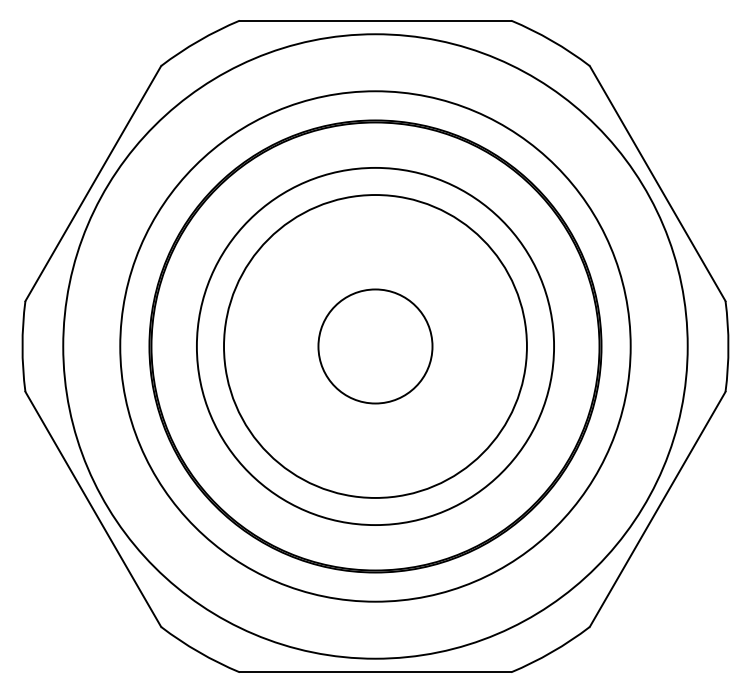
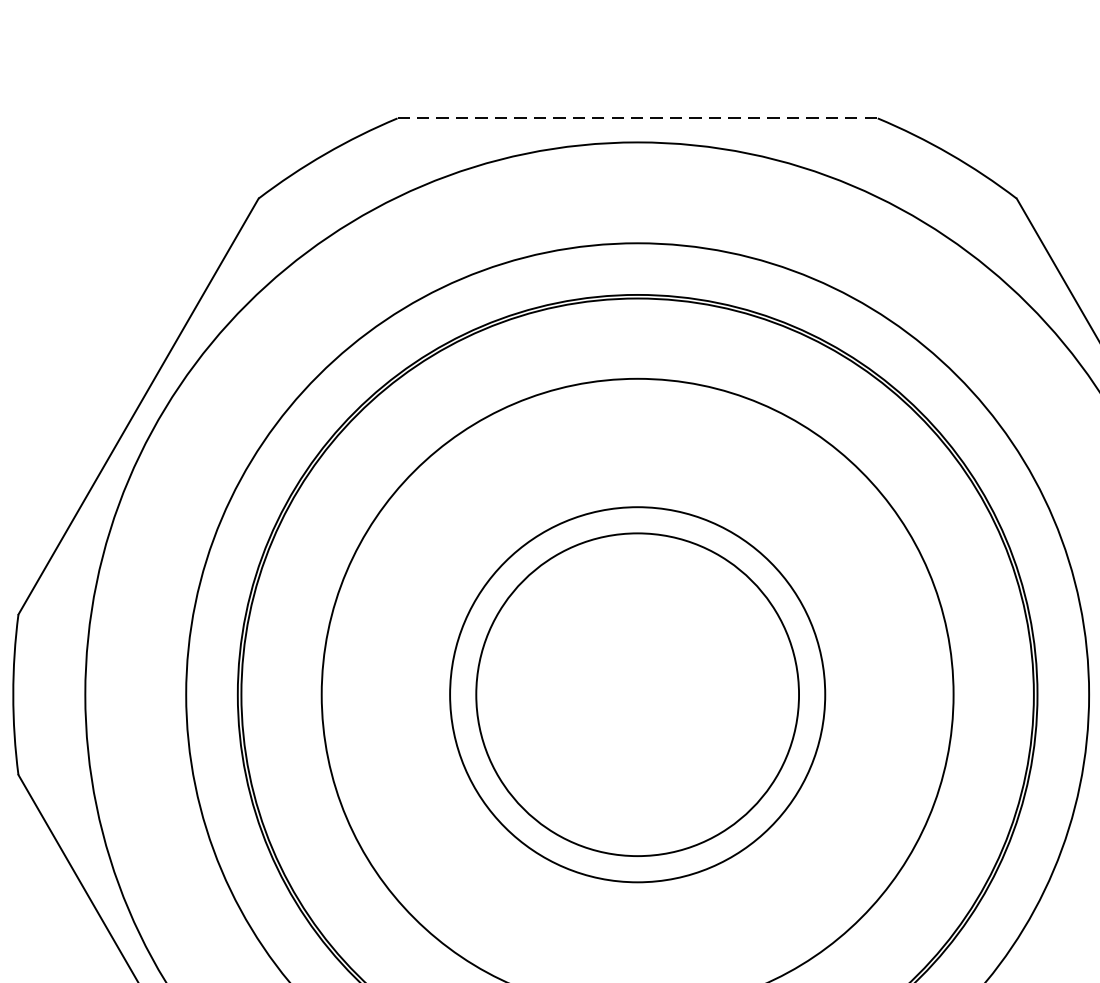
line: (375, 20) -> (637, 118), solid -> dashed
circle: (375, 346) -> (637, 694), size x0.7
circle: (375, 346) -> (637, 694), size x1.6

